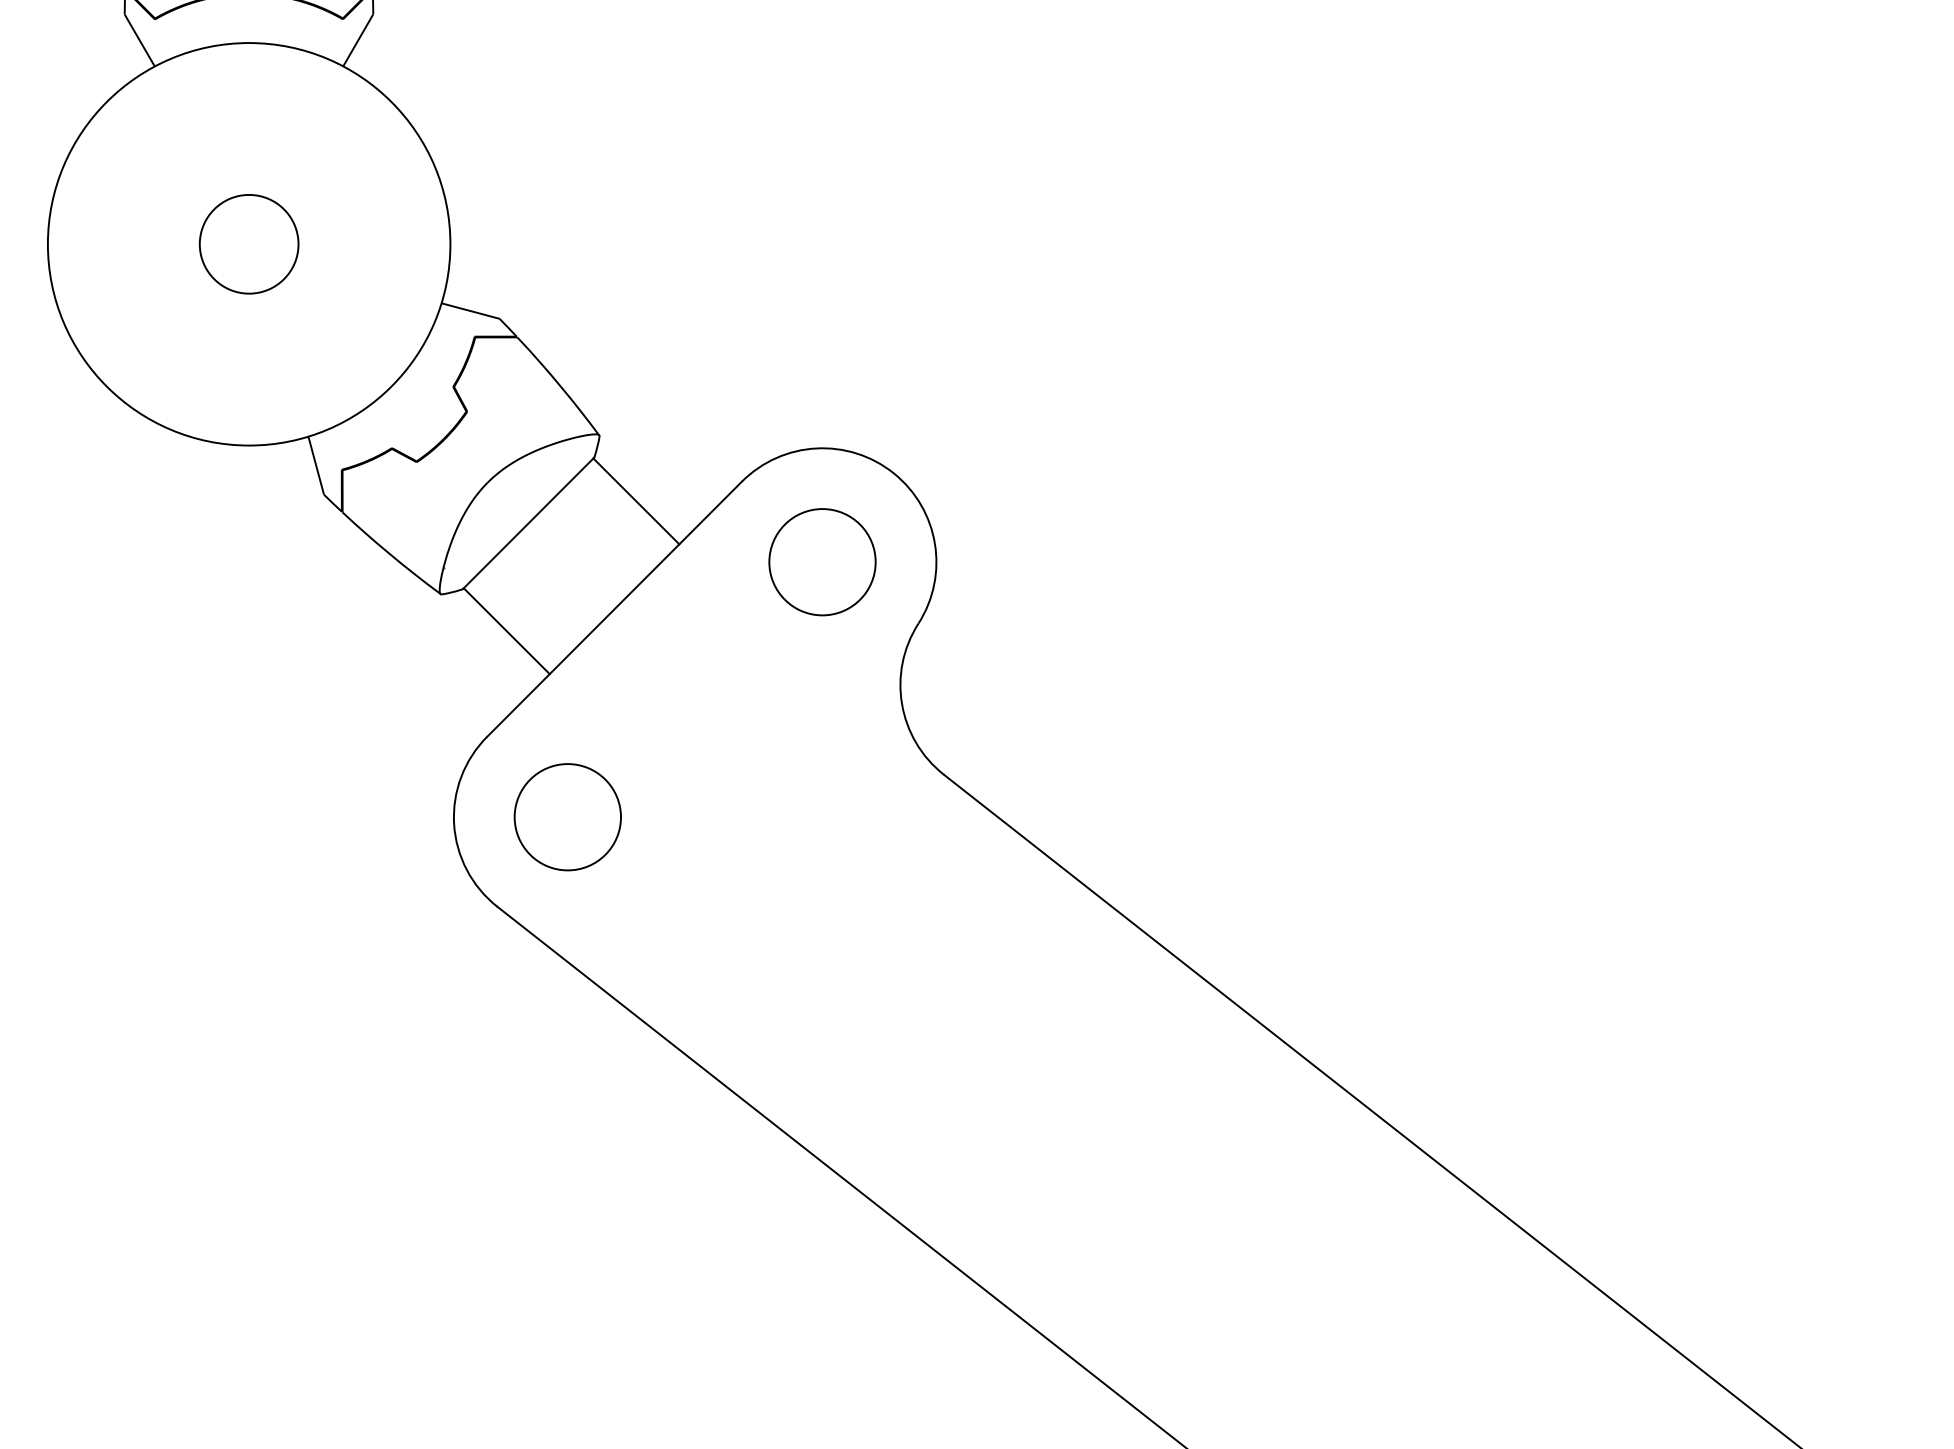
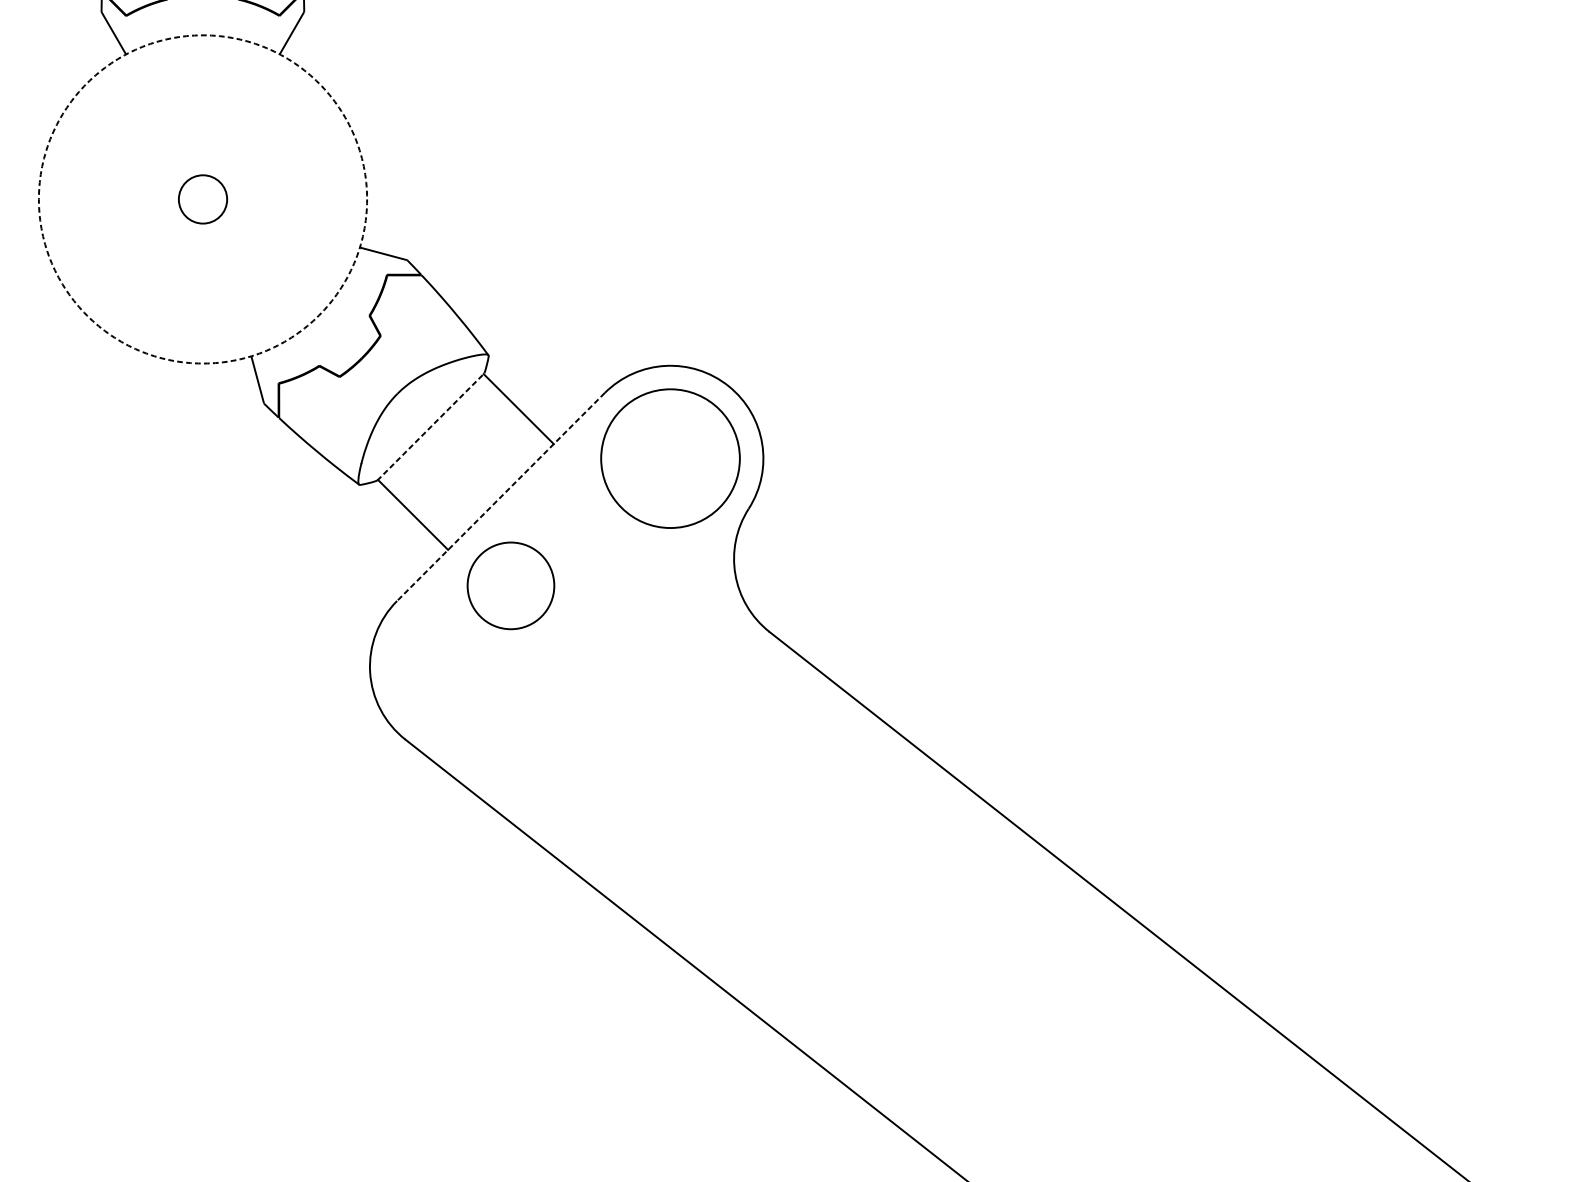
circle: (248, 243) -> (202, 198), size x0.6
circle: (248, 244) -> (202, 199), solid -> dashed
line: (528, 523) -> (430, 427), solid -> dashed
circle: (822, 562) -> (670, 458), size x1.6
line: (614, 609) -> (500, 497), solid -> dashed
circle: (567, 817) -> (510, 586), moved

